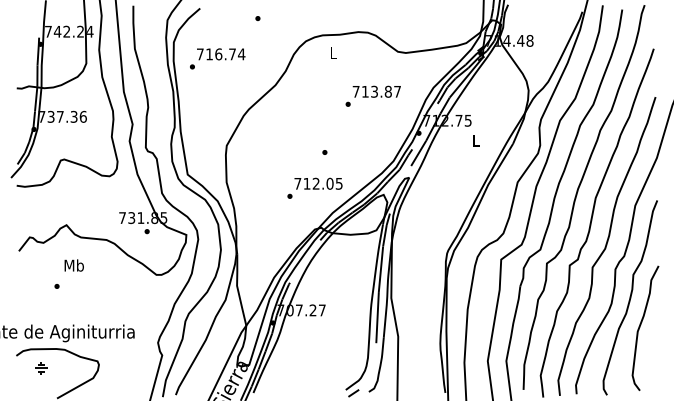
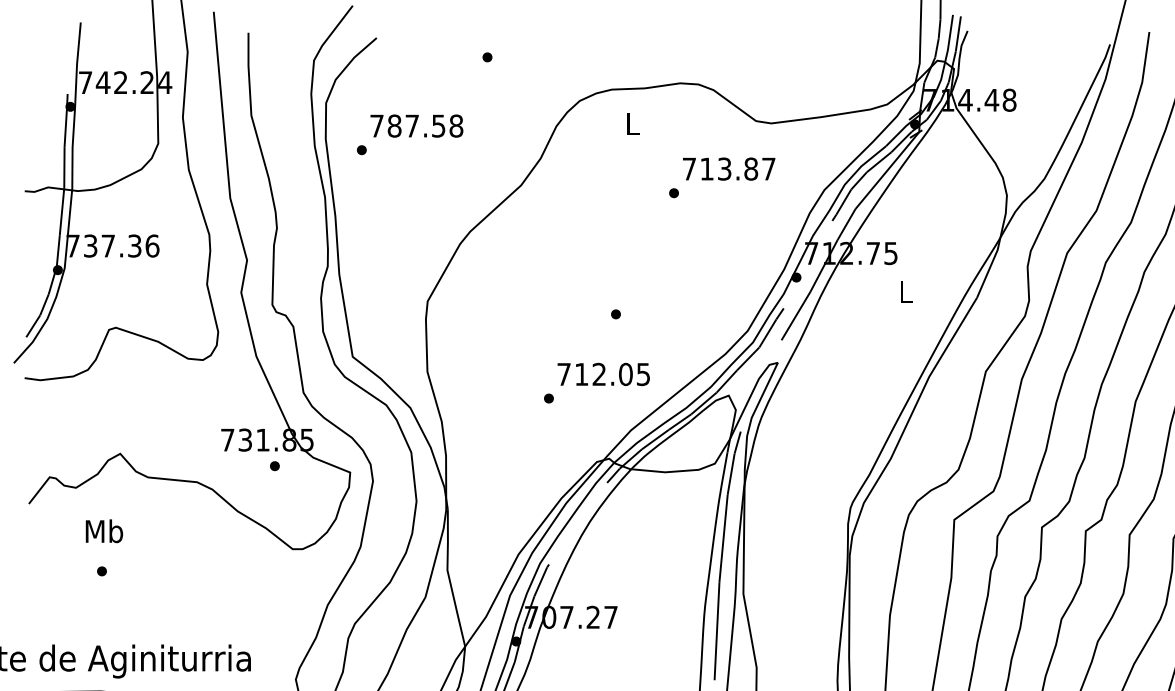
text: (225, 54) -> (425, 126), 716.74 -> 787.58
text: (372, 95) -> (720, 176), moved
text: (73, 265) -> (102, 531), moved

